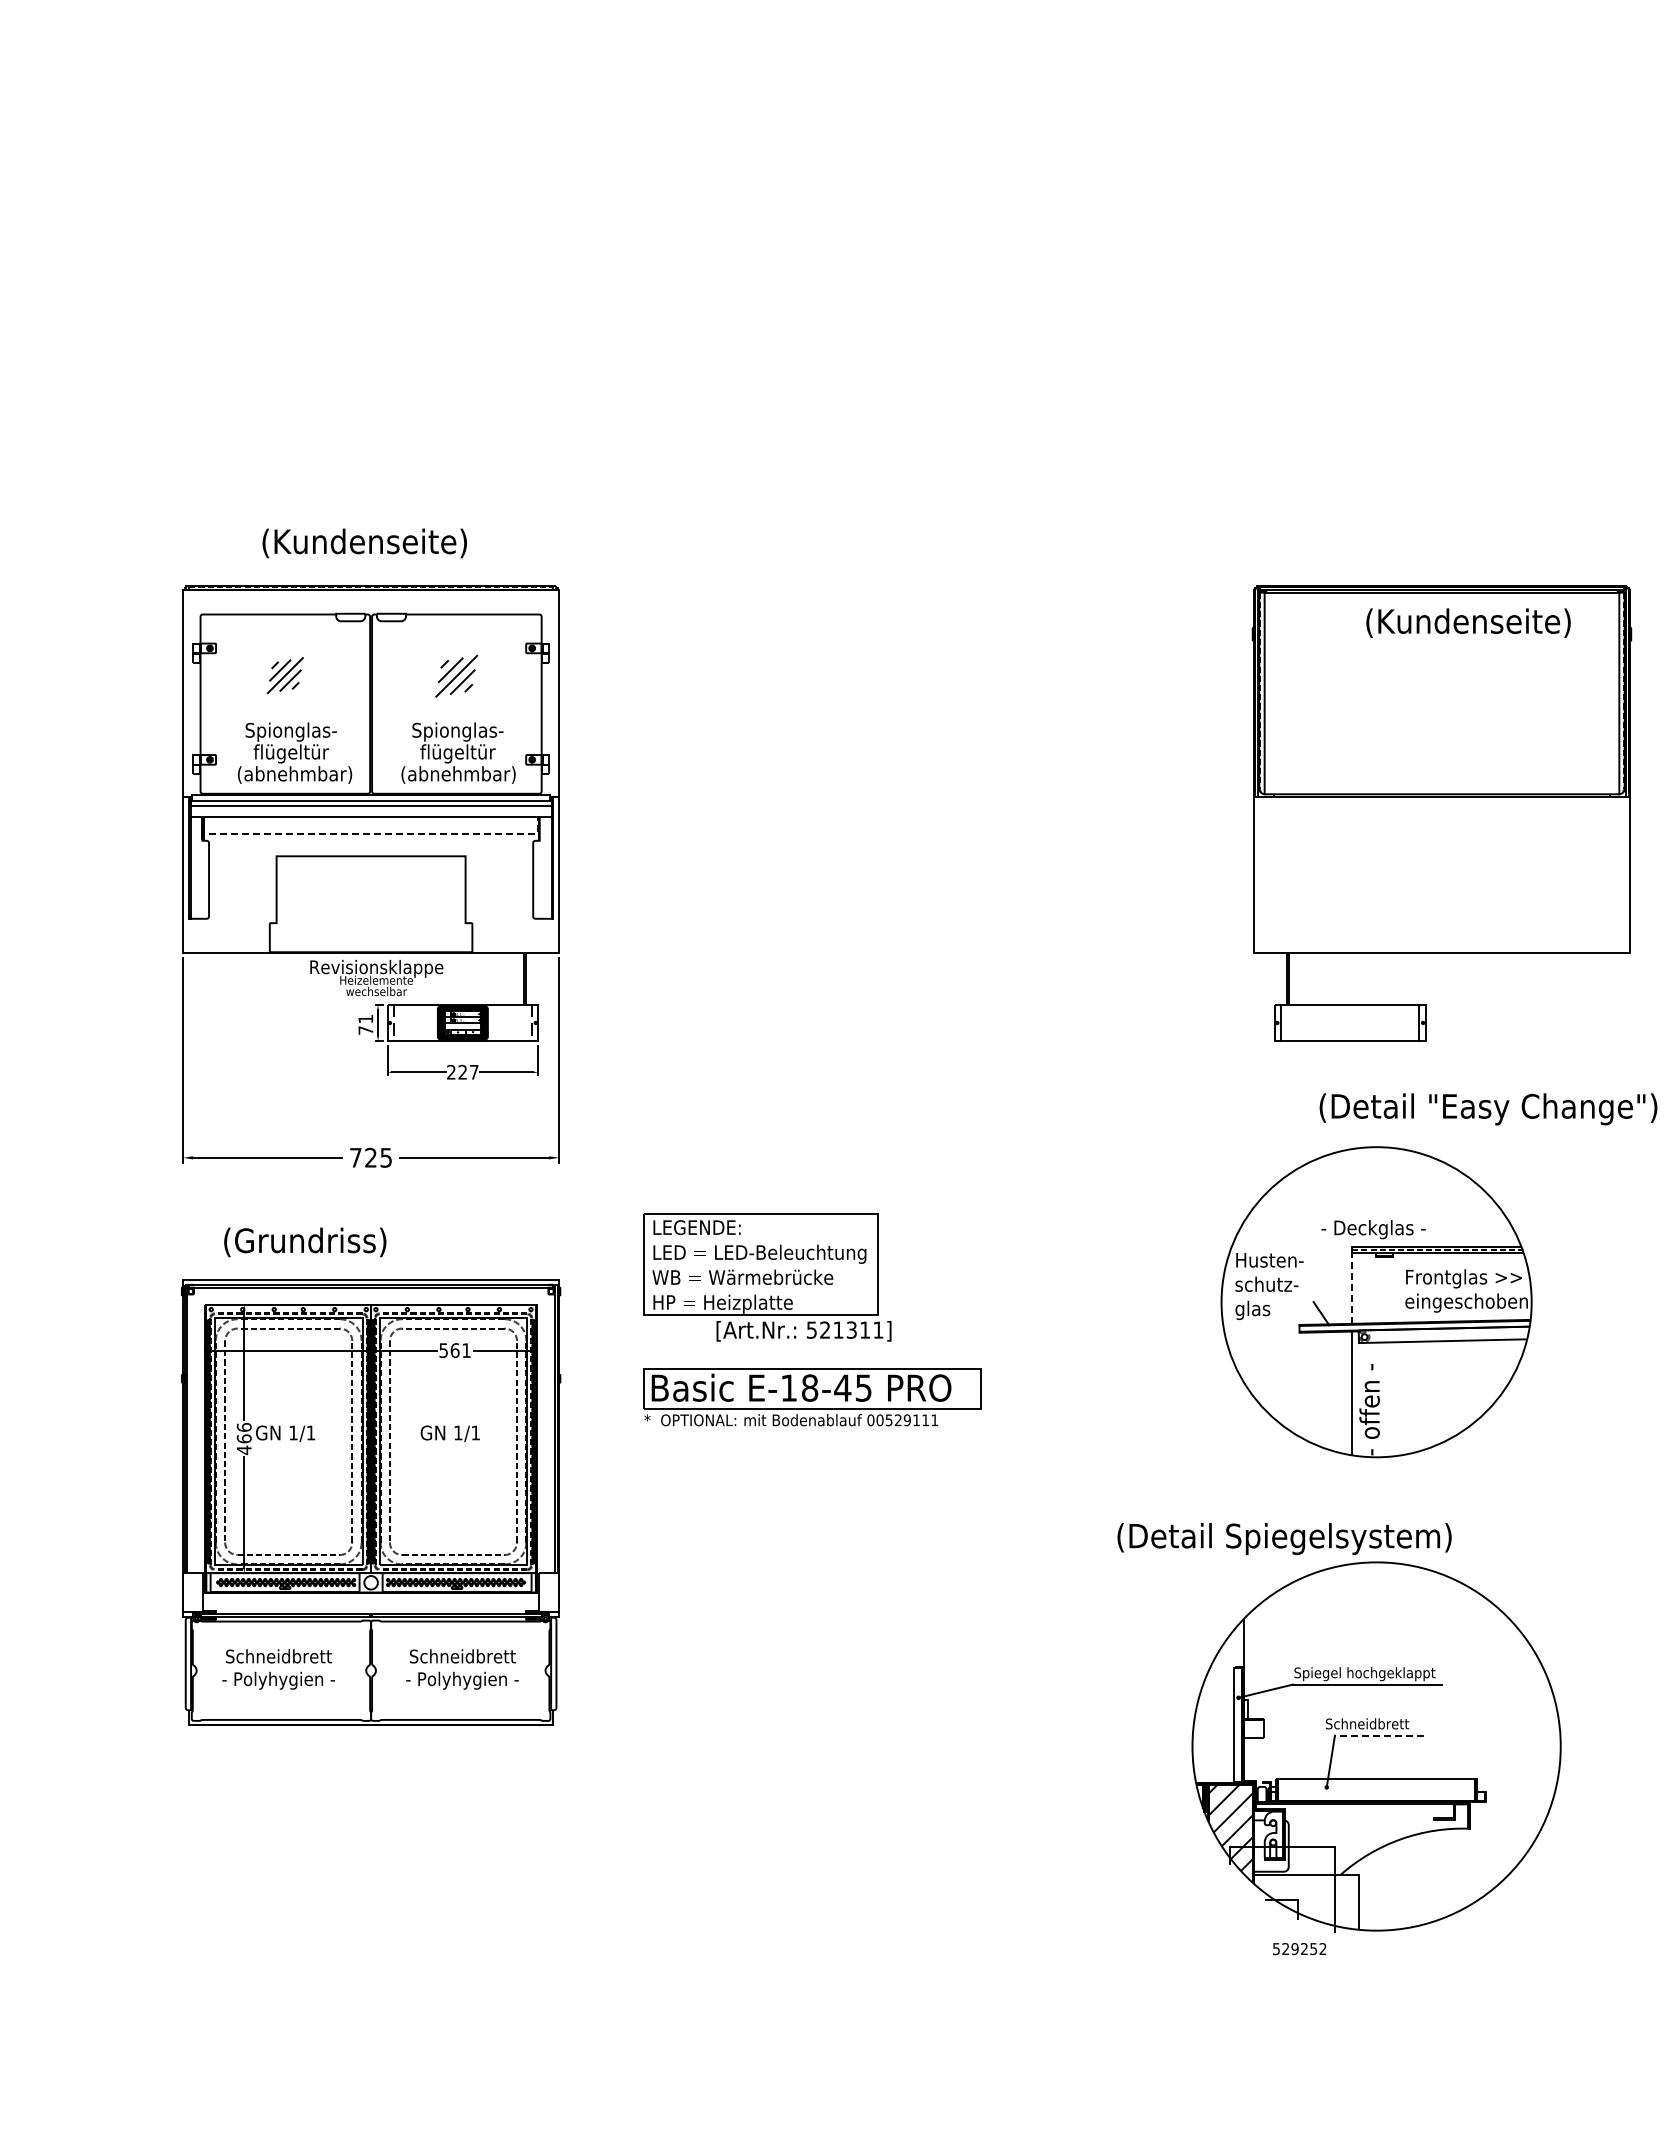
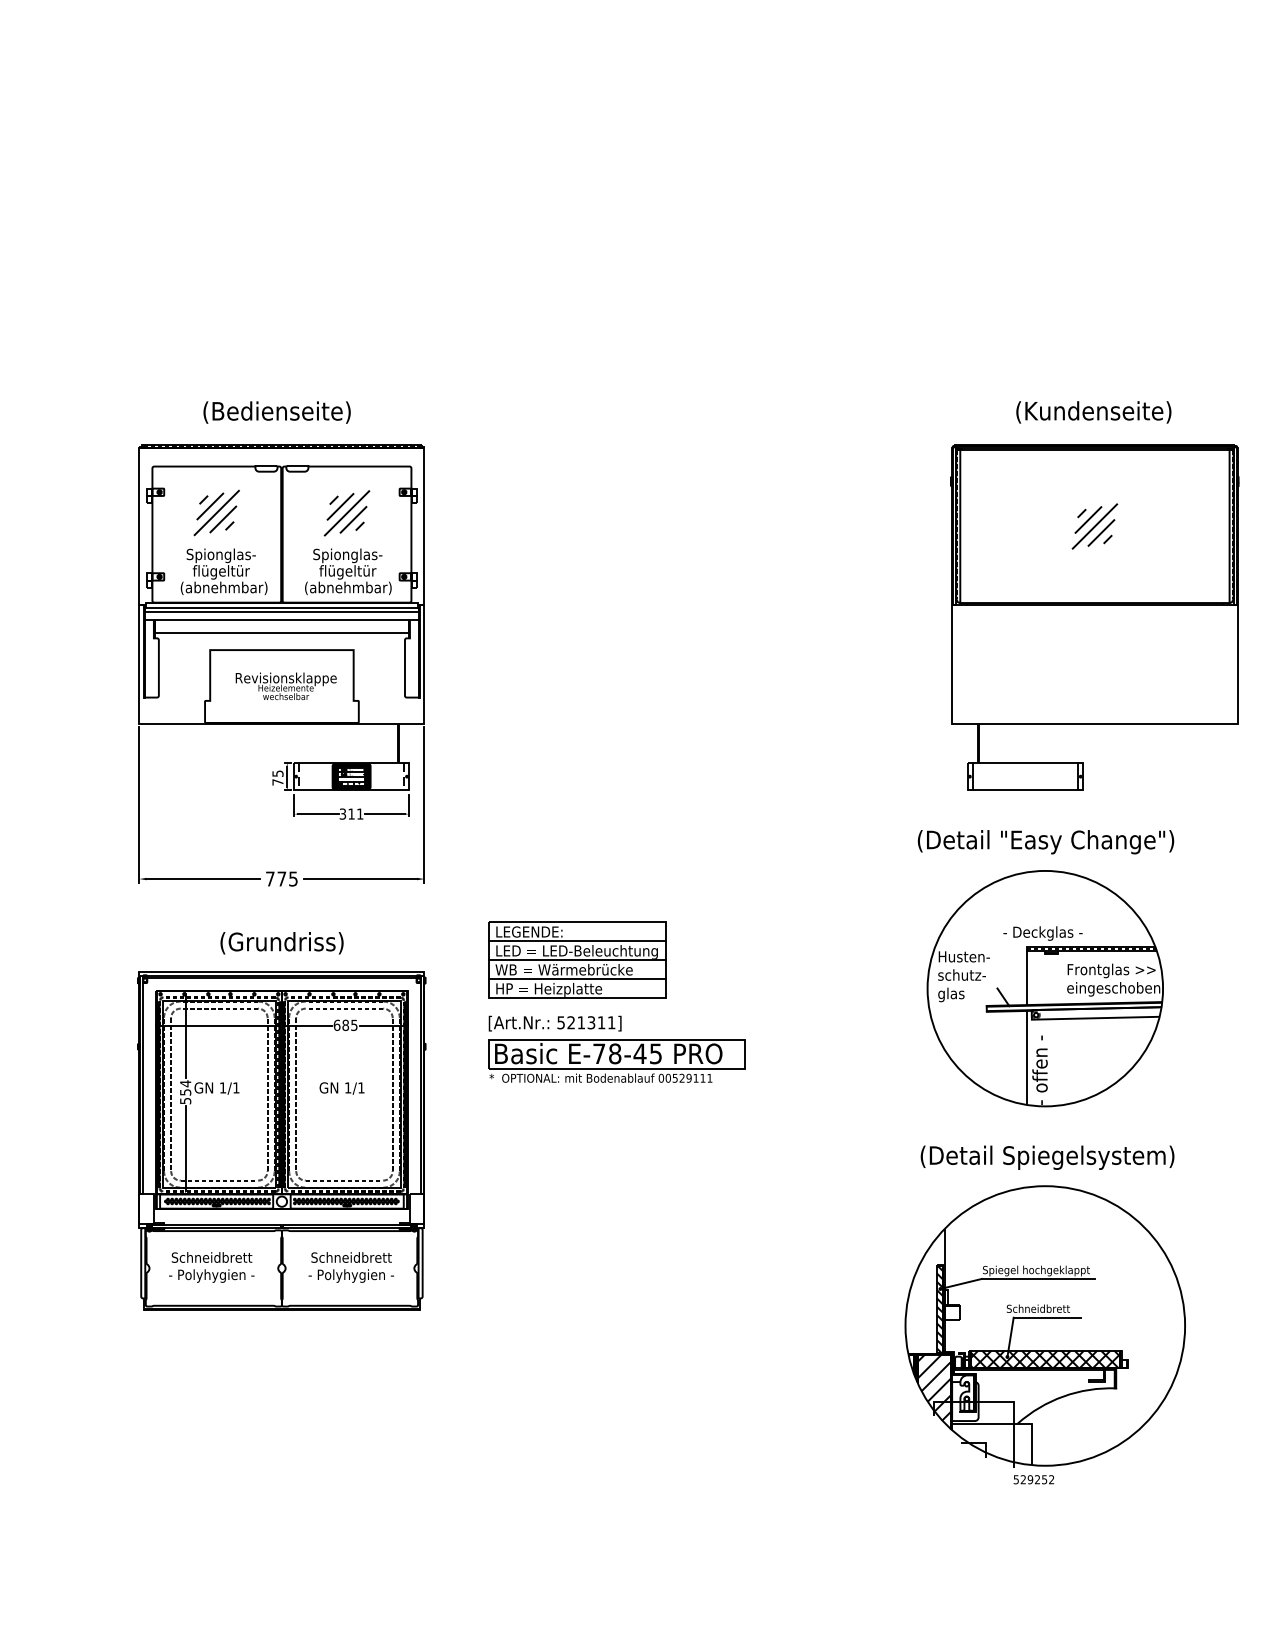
text: (364, 543) -> (276, 412), (Kundenseite) -> (Bedienseite)
text: (1468, 622) -> (1093, 411), moved
part: (285, 675) -> (216, 512), size x1.67
part: (456, 676) -> (346, 513), size x1.43
part: (1441, 693) -> (1094, 526), added
line: (371, 833) -> (282, 632), dashed -> solid
text: (376, 977) -> (286, 685), moved
text: (365, 1019) -> (277, 774), 71 -> 75
text: (462, 1071) -> (351, 813), 227 -> 311
text: (1488, 1109) -> (1045, 842), moved
text: (370, 1157) -> (281, 878), 725 -> 775
line: (760, 1239) -> (577, 941), added
text: (305, 1242) -> (282, 943), moved
line: (760, 1264) -> (577, 960), added
line: (1352, 1288) -> (1027, 978), dashed -> solid
line: (760, 1289) -> (577, 979), added
text: (803, 1331) -> (554, 1023), moved
text: (454, 1350) -> (345, 1025), 561 -> 685
text: (788, 1387) -> (598, 1053), E-18-45 -> E-78-45
text: (243, 1438) -> (185, 1092), 466 -> 554
text: (1284, 1538) -> (1047, 1157), moved
hatch: (1237, 1724) -> (939, 1309), added
line: (1379, 1735) -> (1047, 1317), dashed -> solid
hatch: (1376, 1790) -> (1045, 1359), added
text: (1299, 1949) -> (1033, 1480), moved

